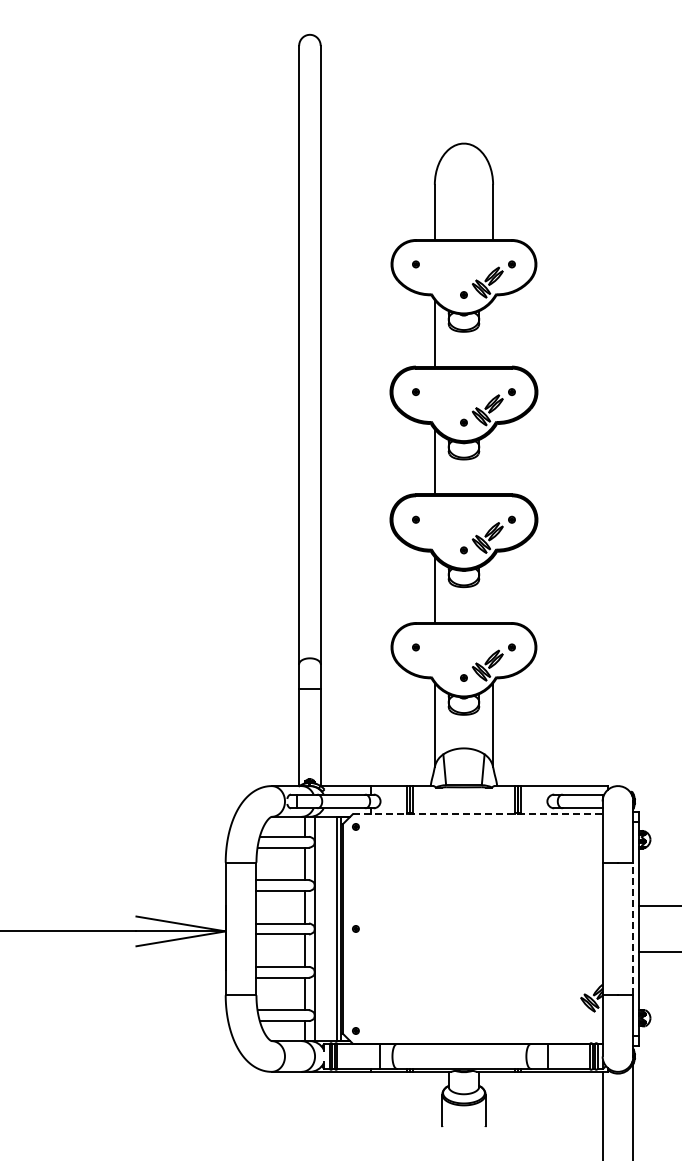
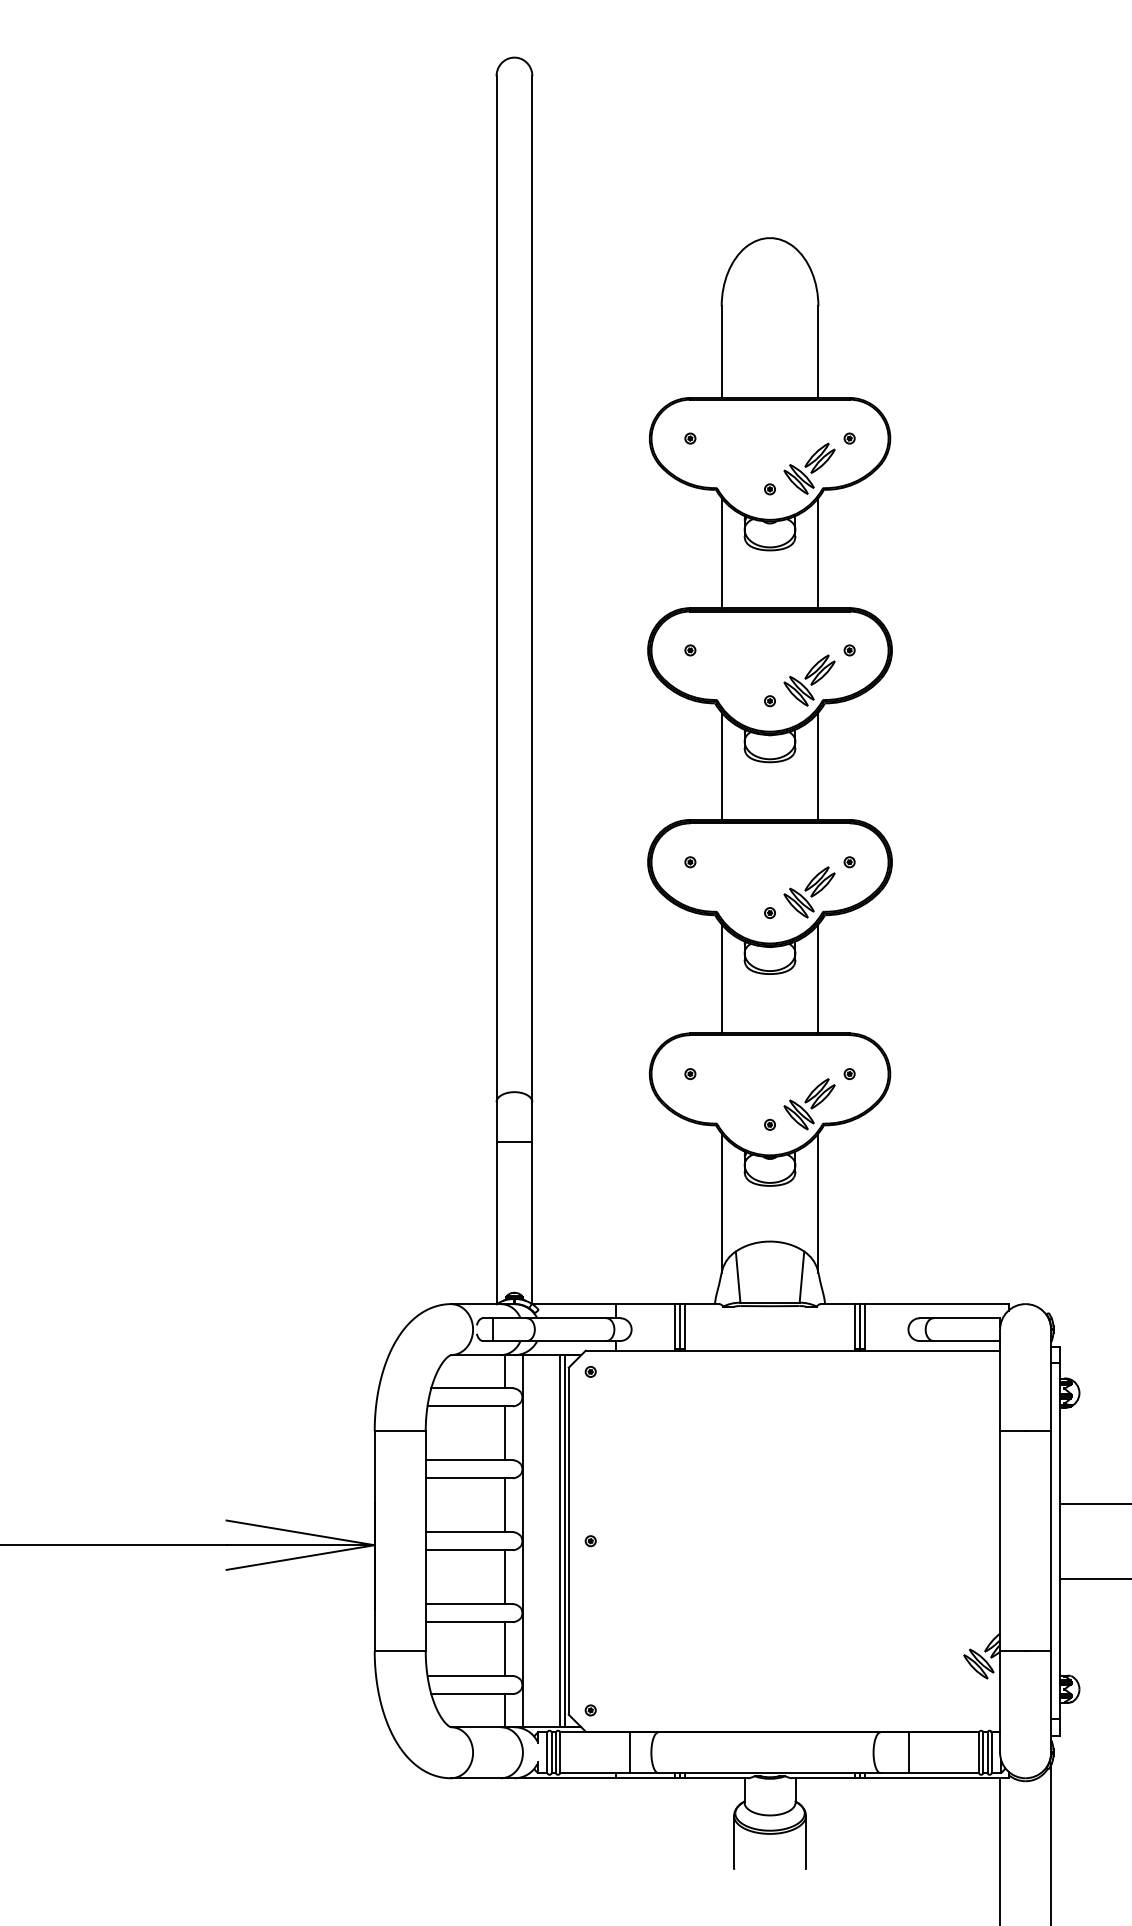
line: (493, 333) -> (819, 553), added
line: (493, 461) -> (819, 765), added
line: (493, 589) -> (819, 977), added
line: (477, 814) -> (792, 1351), dashed -> solid
line: (633, 928) -> (1051, 1540), dashed -> solid

